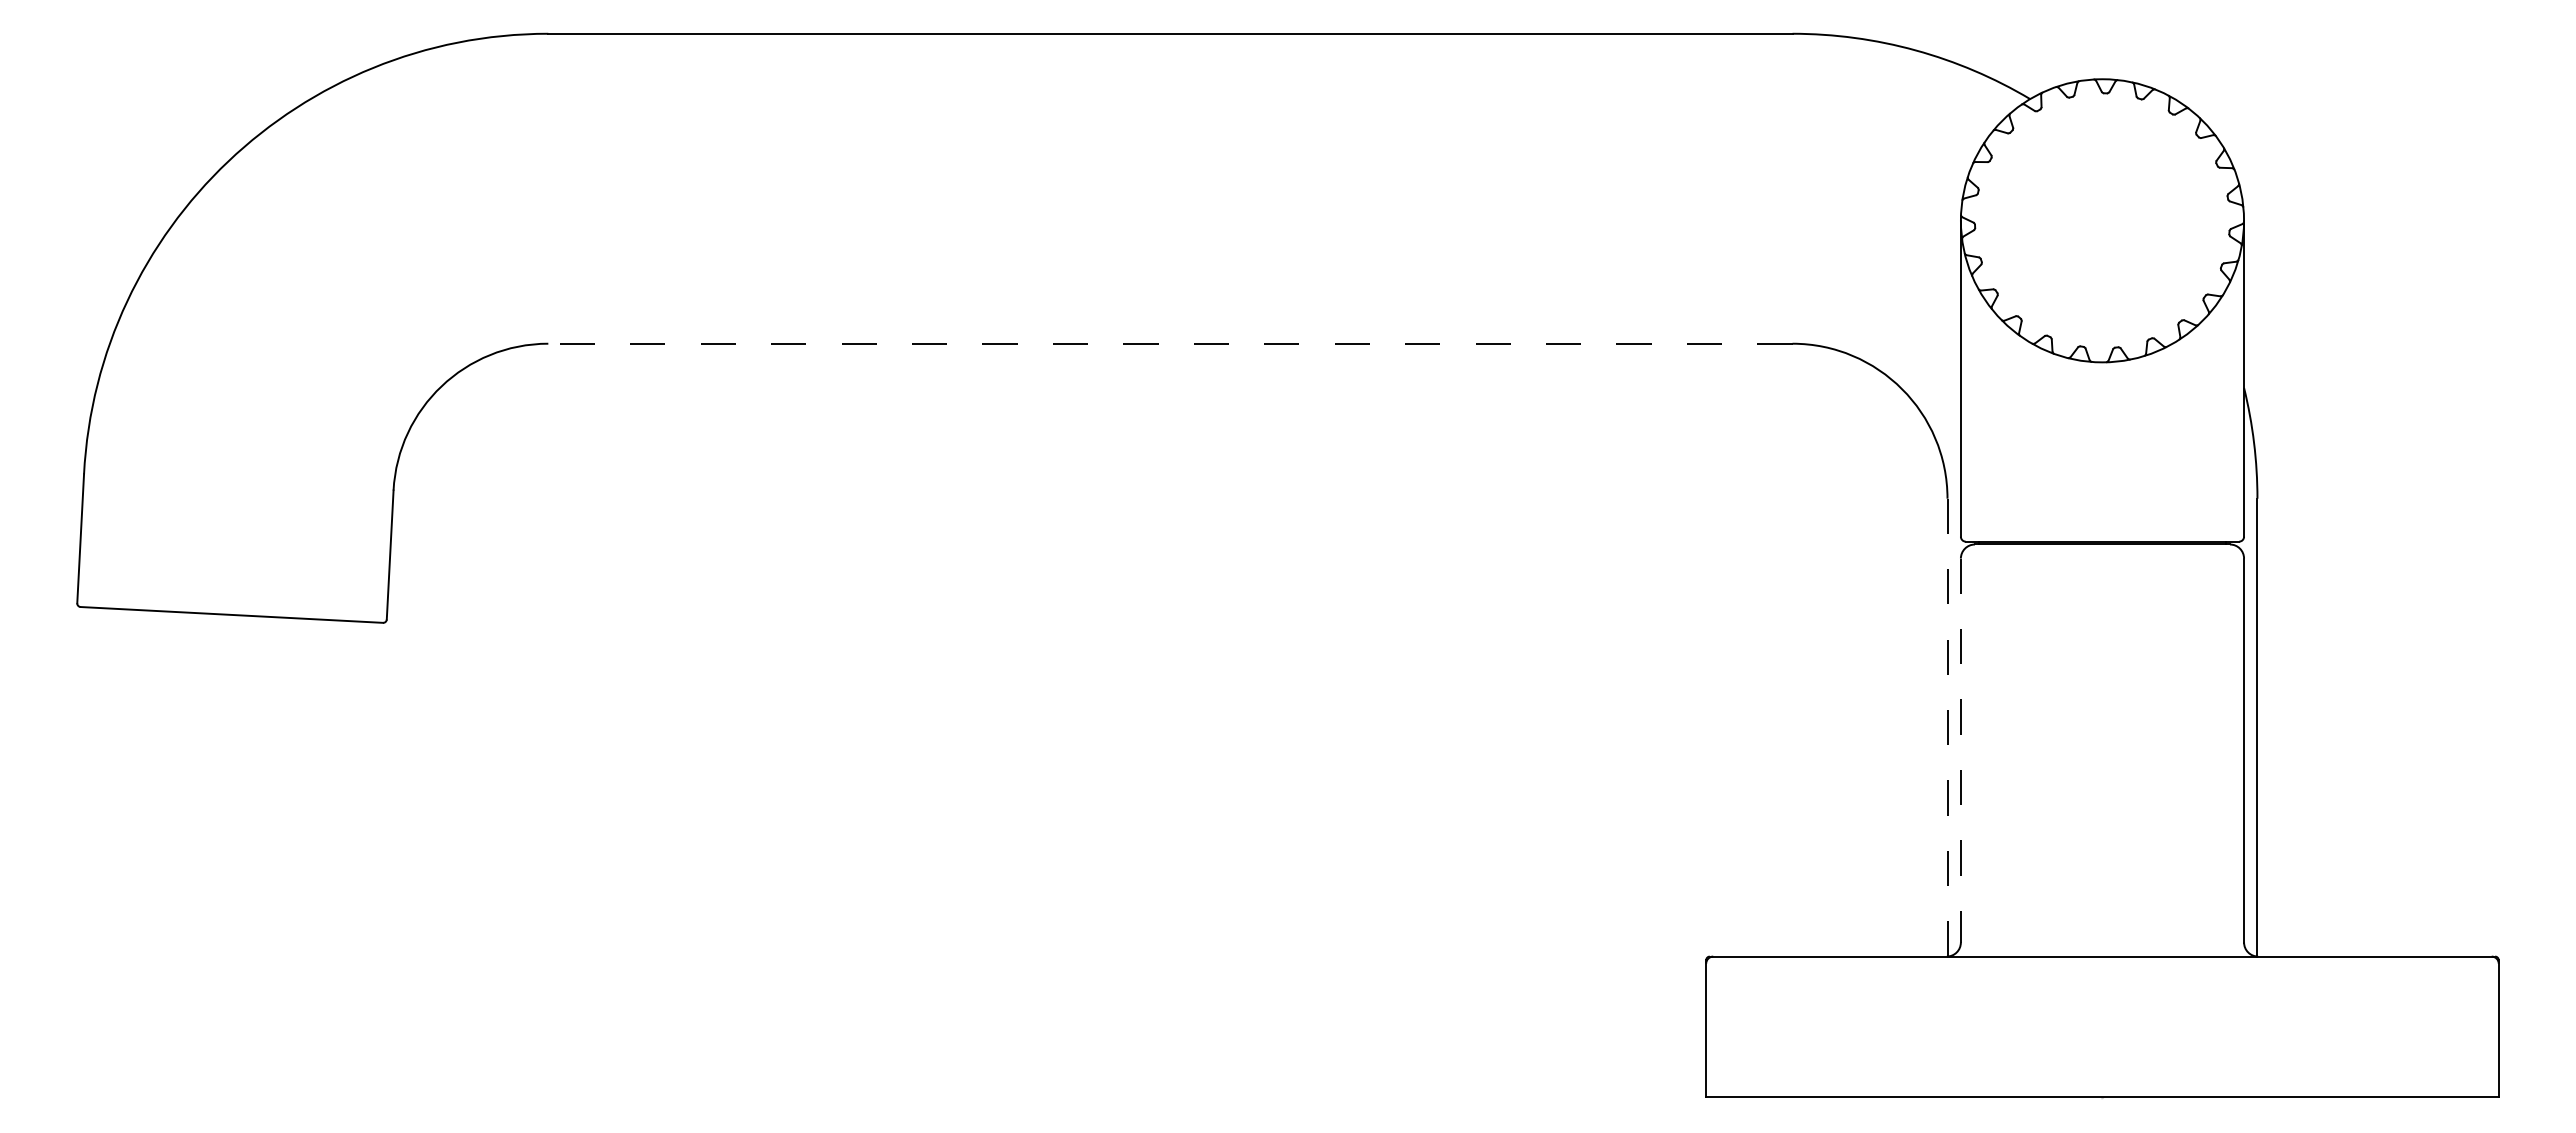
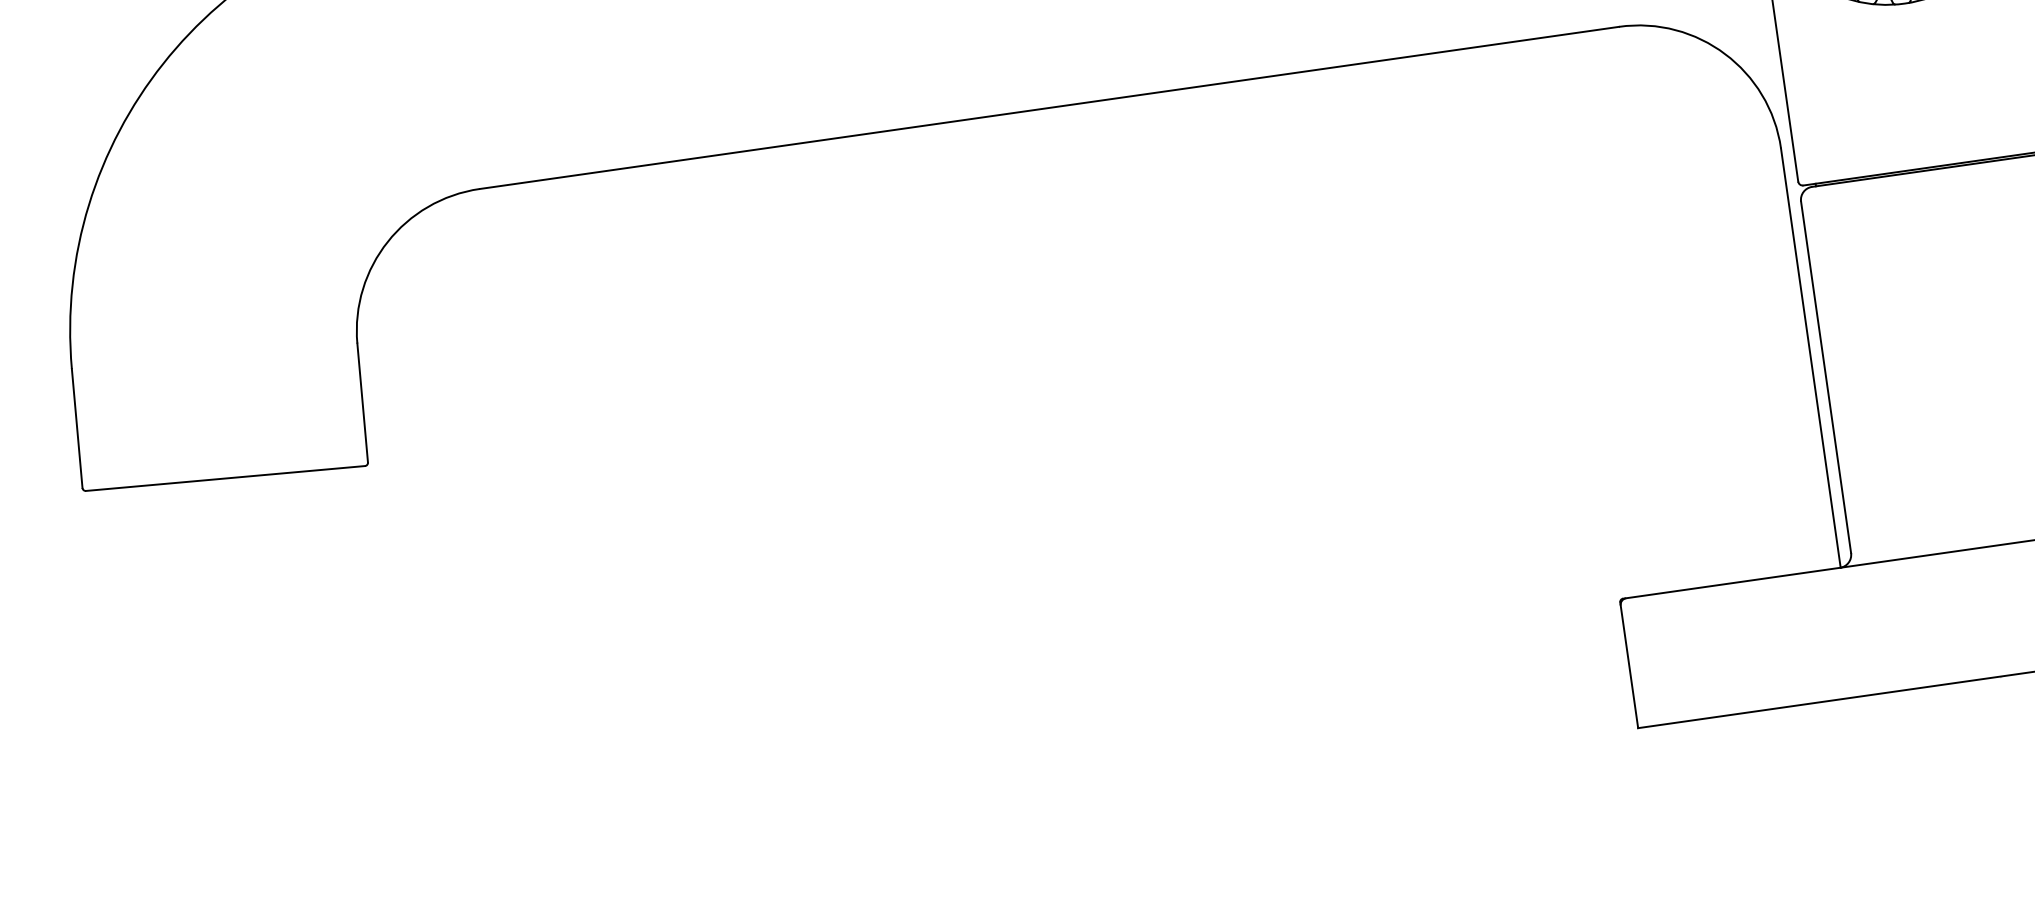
line: (1169, 343) -> (1048, 107), dashed -> solid
line: (1947, 727) -> (1810, 358), dashed -> solid
line: (1960, 750) -> (1825, 377), dashed -> solid

